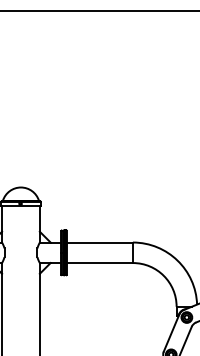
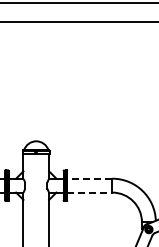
line: (99, 242) -> (89, 178), solid -> dashed
line: (100, 262) -> (90, 192), solid -> dashed

